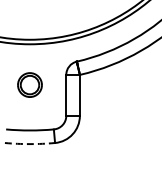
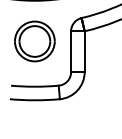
part: (29, 84) -> (34, 40), size x1.67
arc: (30, 144) -> (35, 100), dashed -> solid

